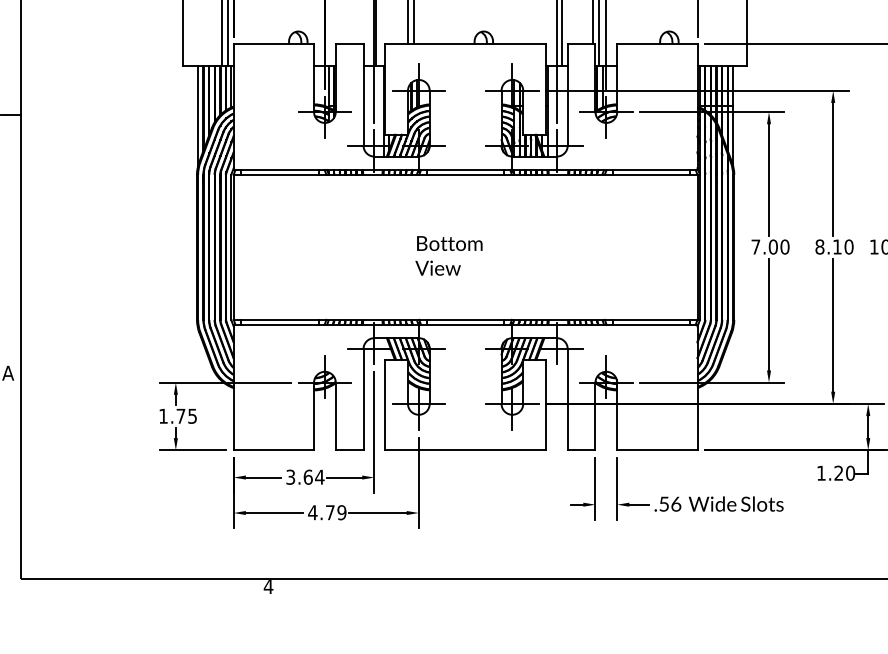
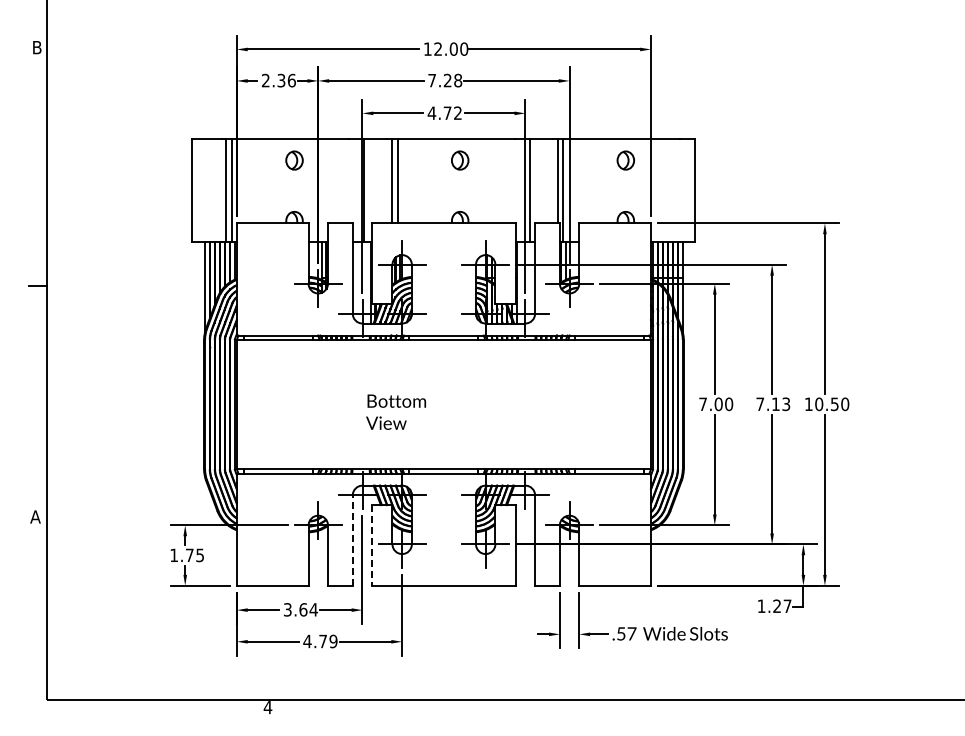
text: (834, 247) -> (773, 404), 8.10 -> 7.13
text: (448, 255) -> (395, 411), moved
line: (363, 399) -> (352, 540), solid -> dashed
line: (385, 405) -> (372, 545), solid -> dashed
text: (850, 473) -> (787, 606), 1.20 -> 1.27
text: (675, 503) -> (631, 633), .56 -> .57

